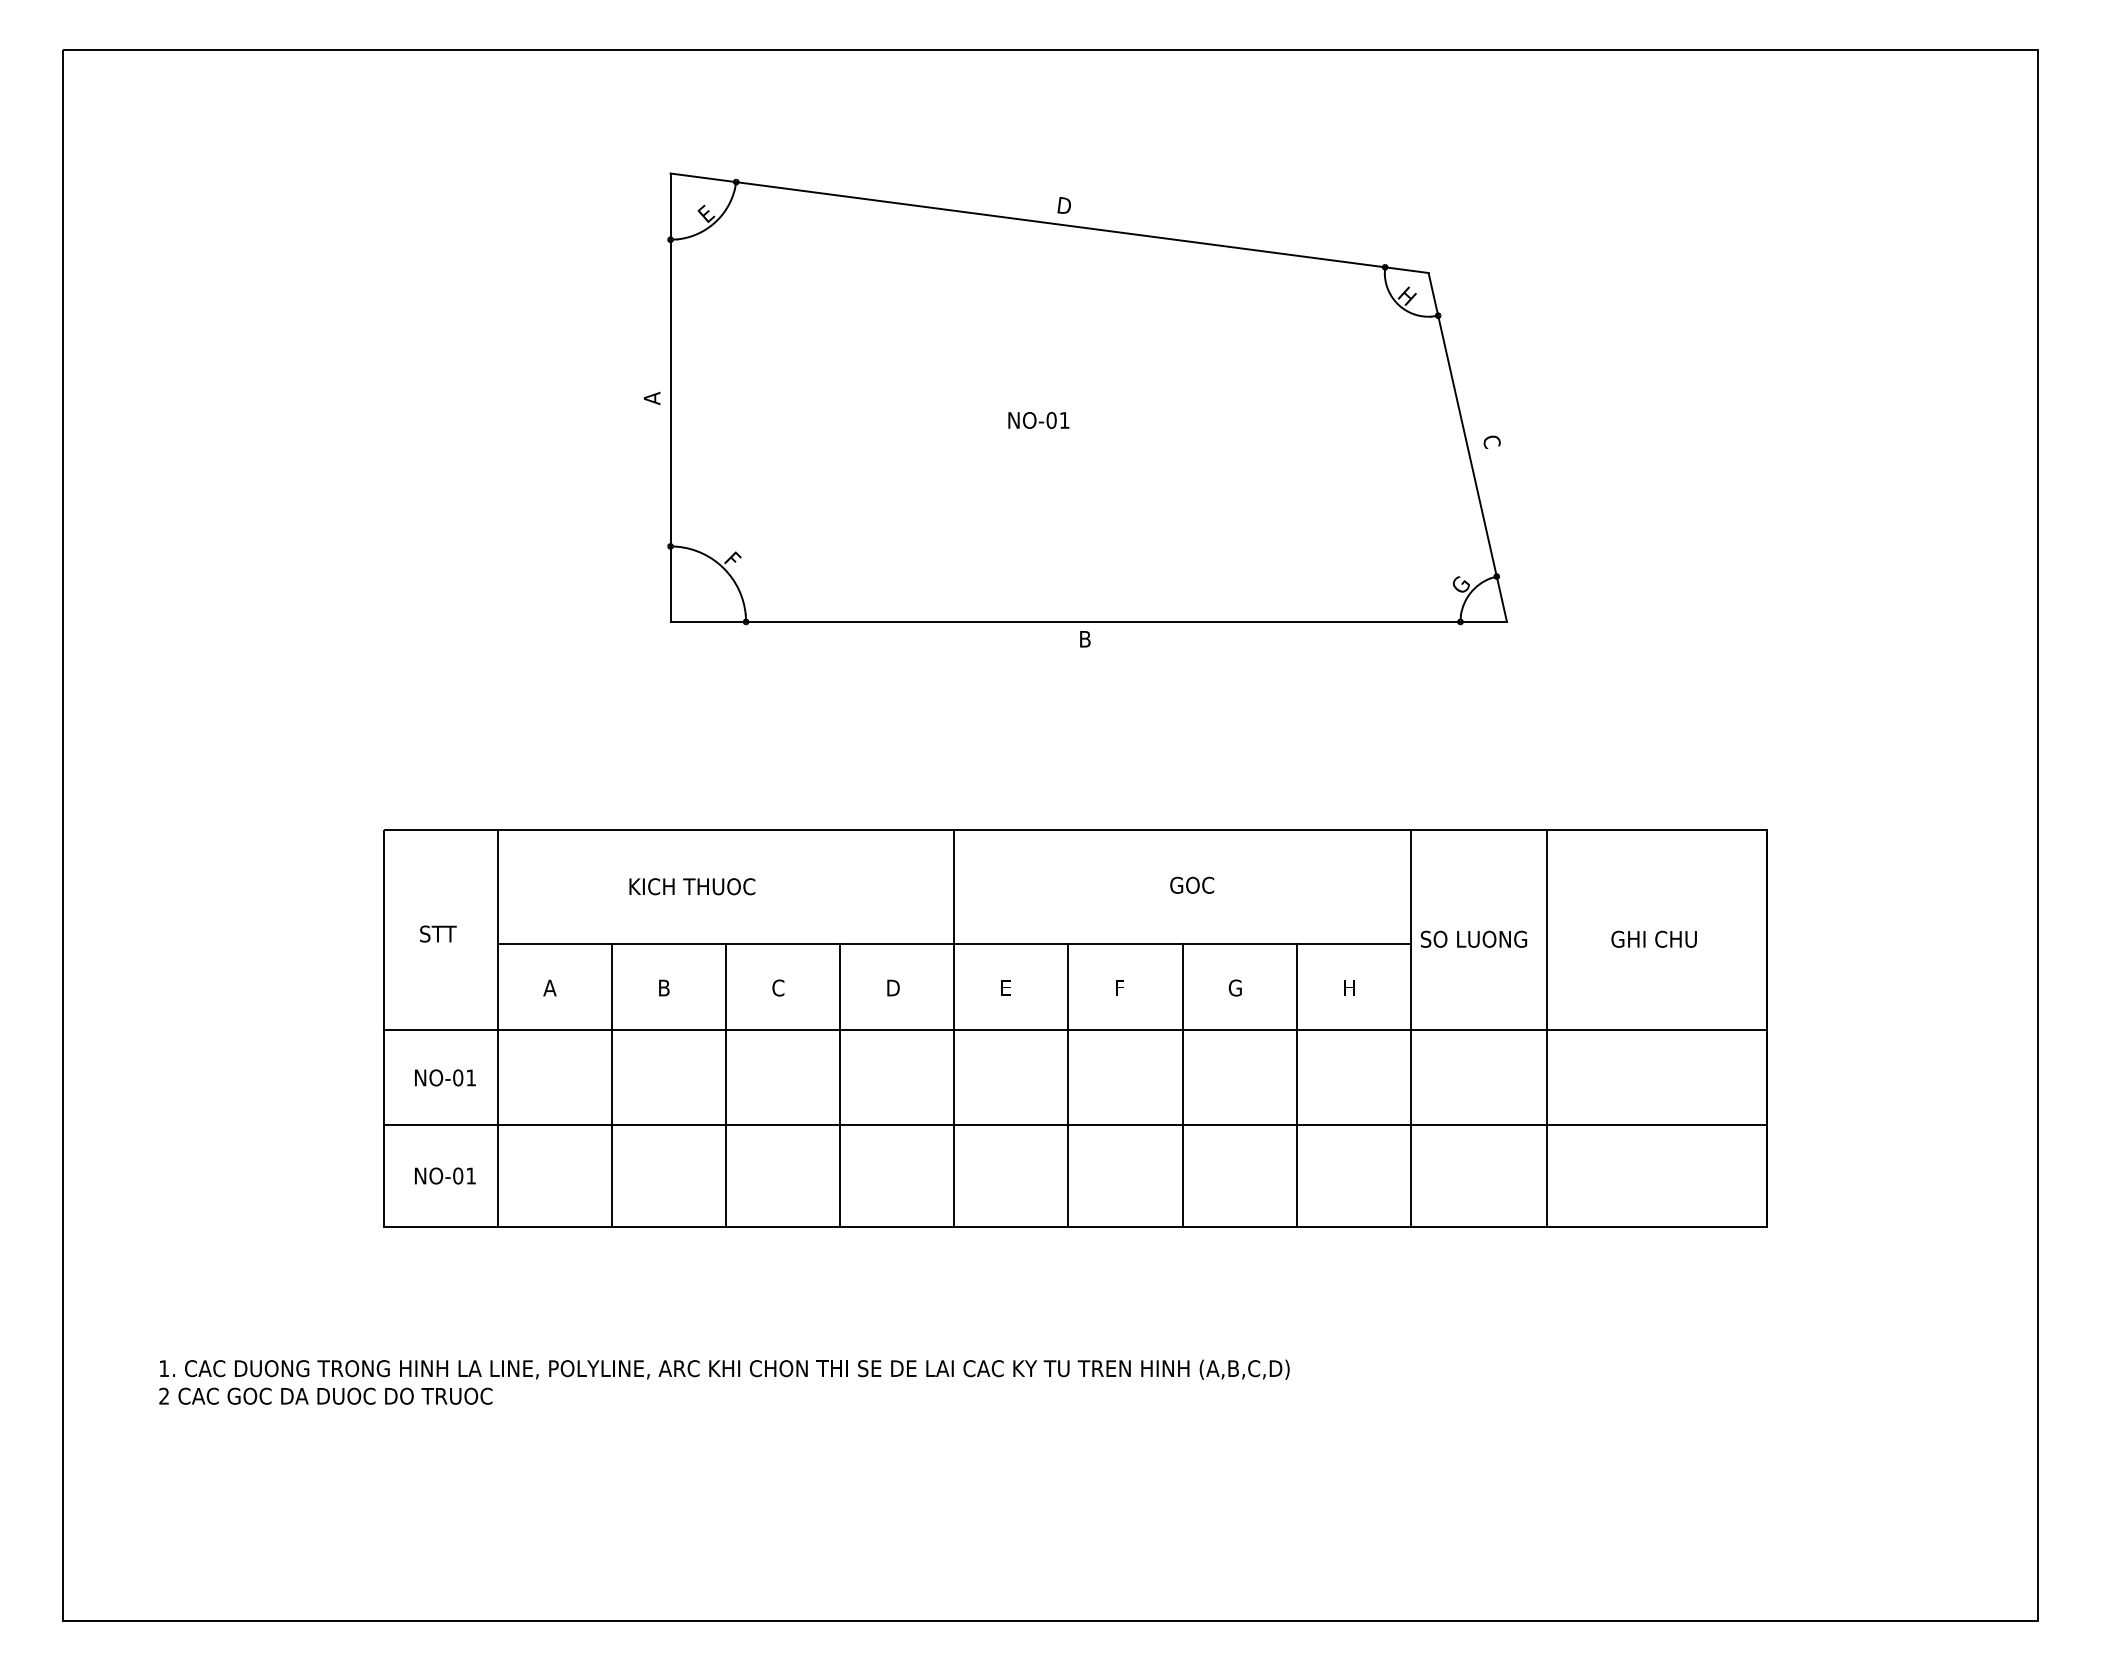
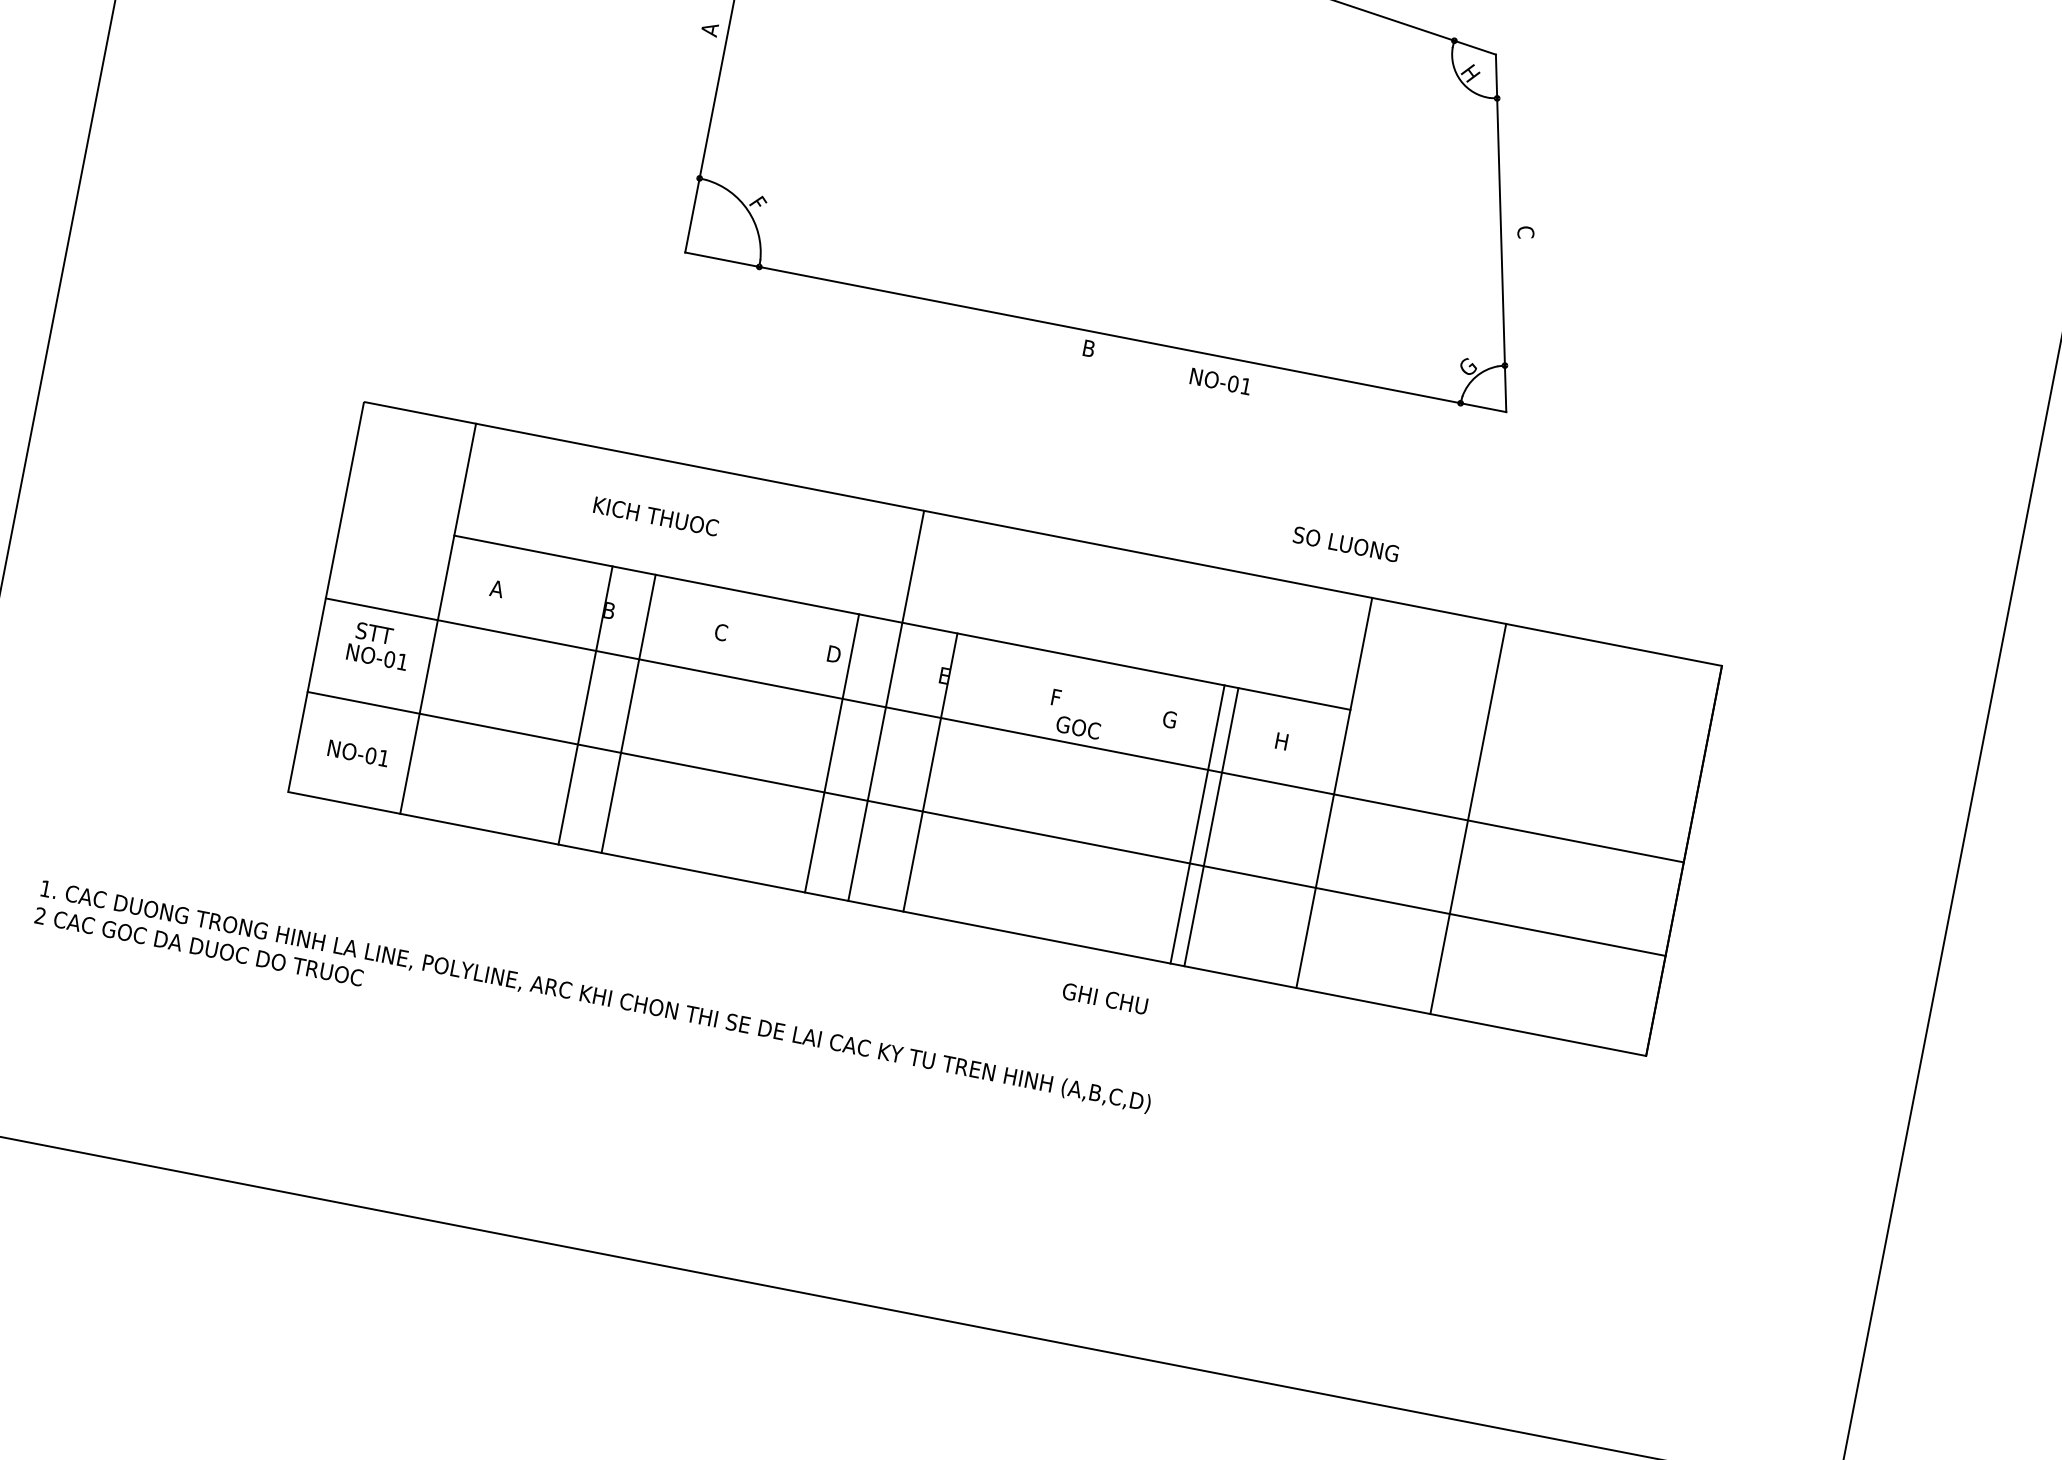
text: (1038, 420) -> (1220, 381), moved
text: (1192, 884) -> (1078, 726), moved
text: (438, 933) -> (374, 632), moved
text: (1474, 938) -> (1346, 543), moved
text: (1653, 938) -> (1104, 997), moved
line: (612, 1085) -> (629, 713), moved
line: (726, 1085) -> (585, 705), moved
line: (840, 1085) -> (832, 753), moved
line: (1068, 1085) -> (930, 772), moved
line: (1182, 1085) -> (1197, 824), moved

